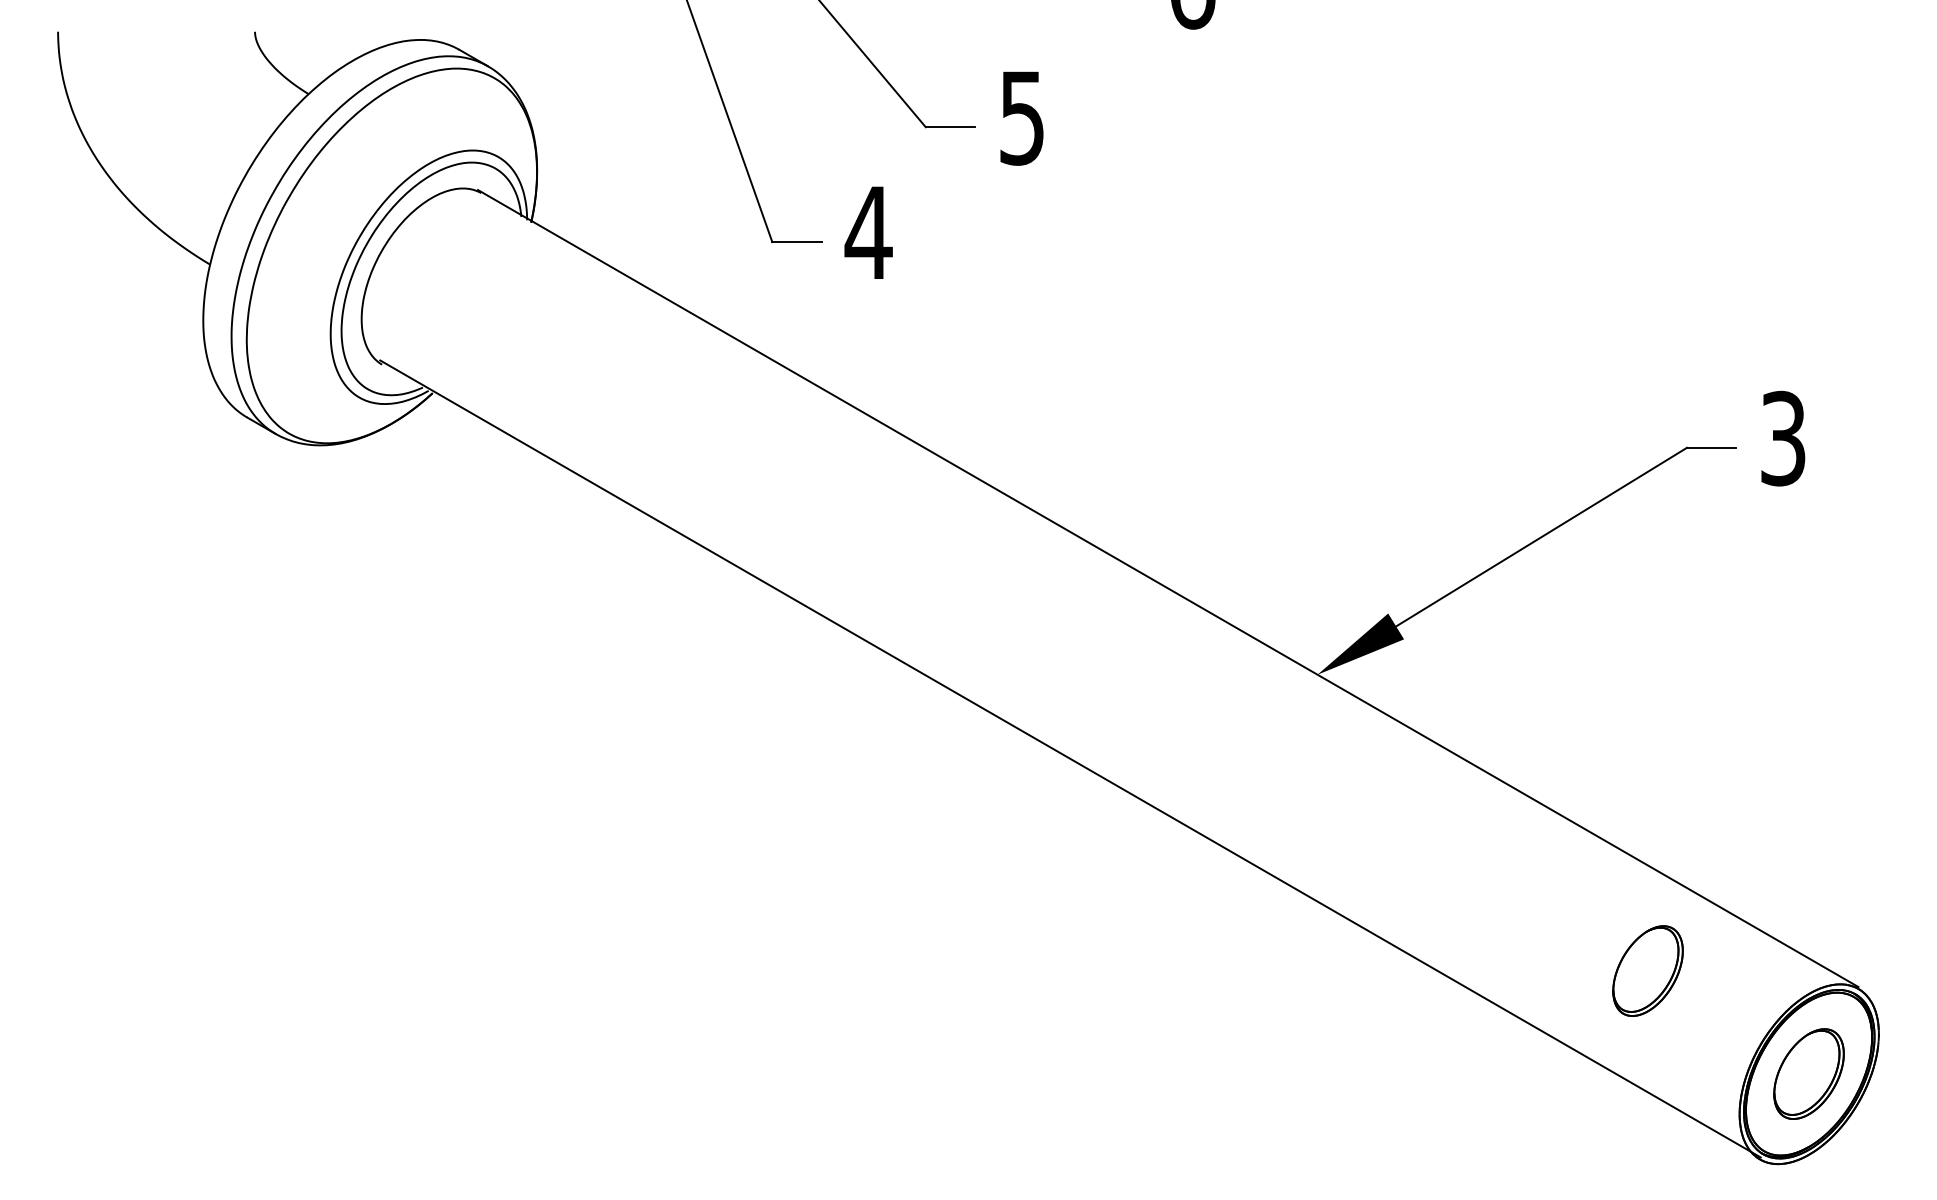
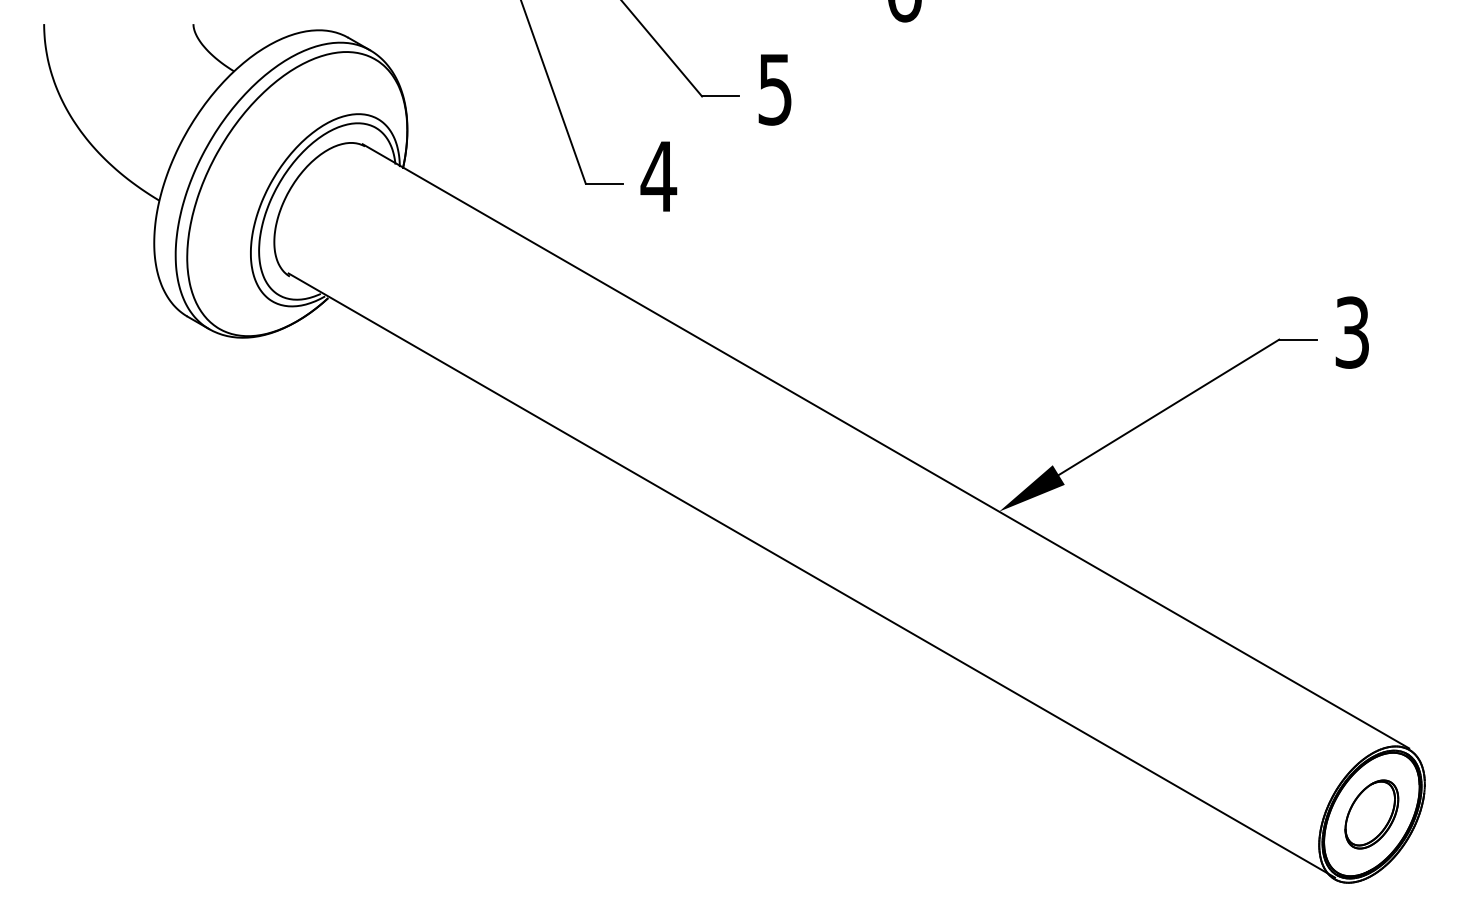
part: (1647, 970) -> (1249, 735), removed

